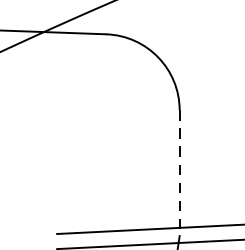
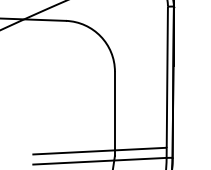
line: (178, 174) -> (114, 114), dashed -> solid

